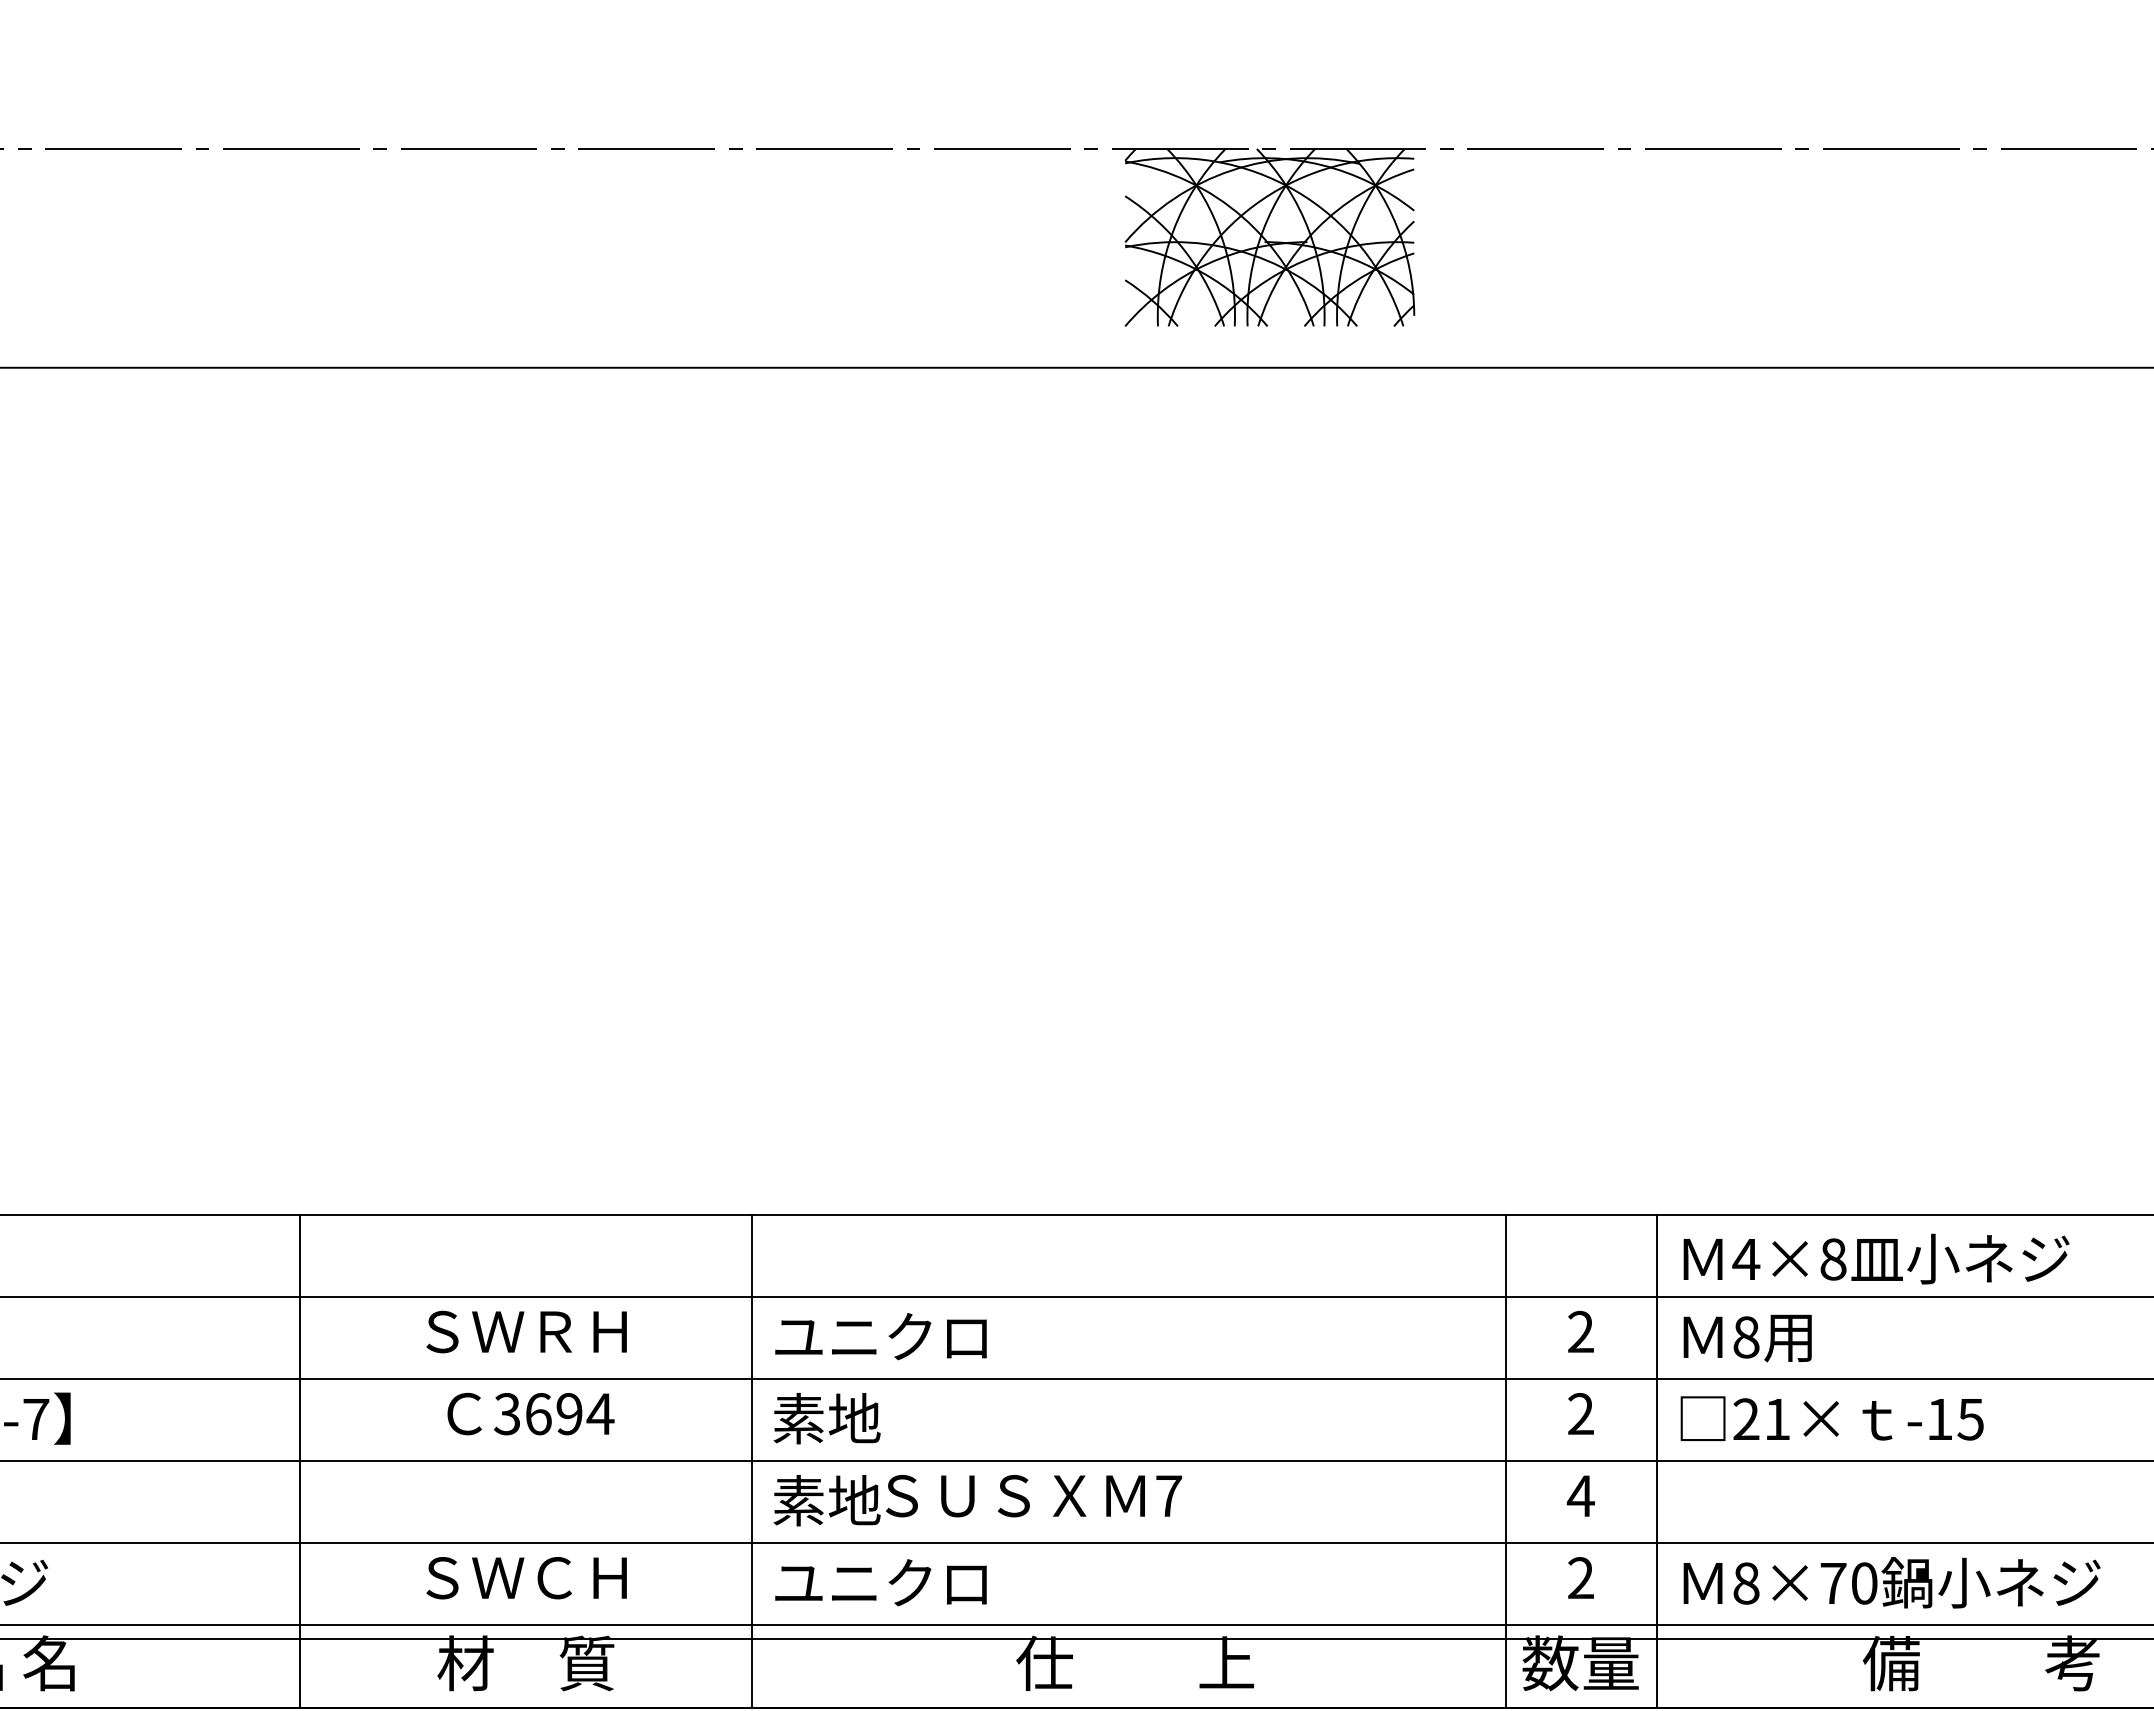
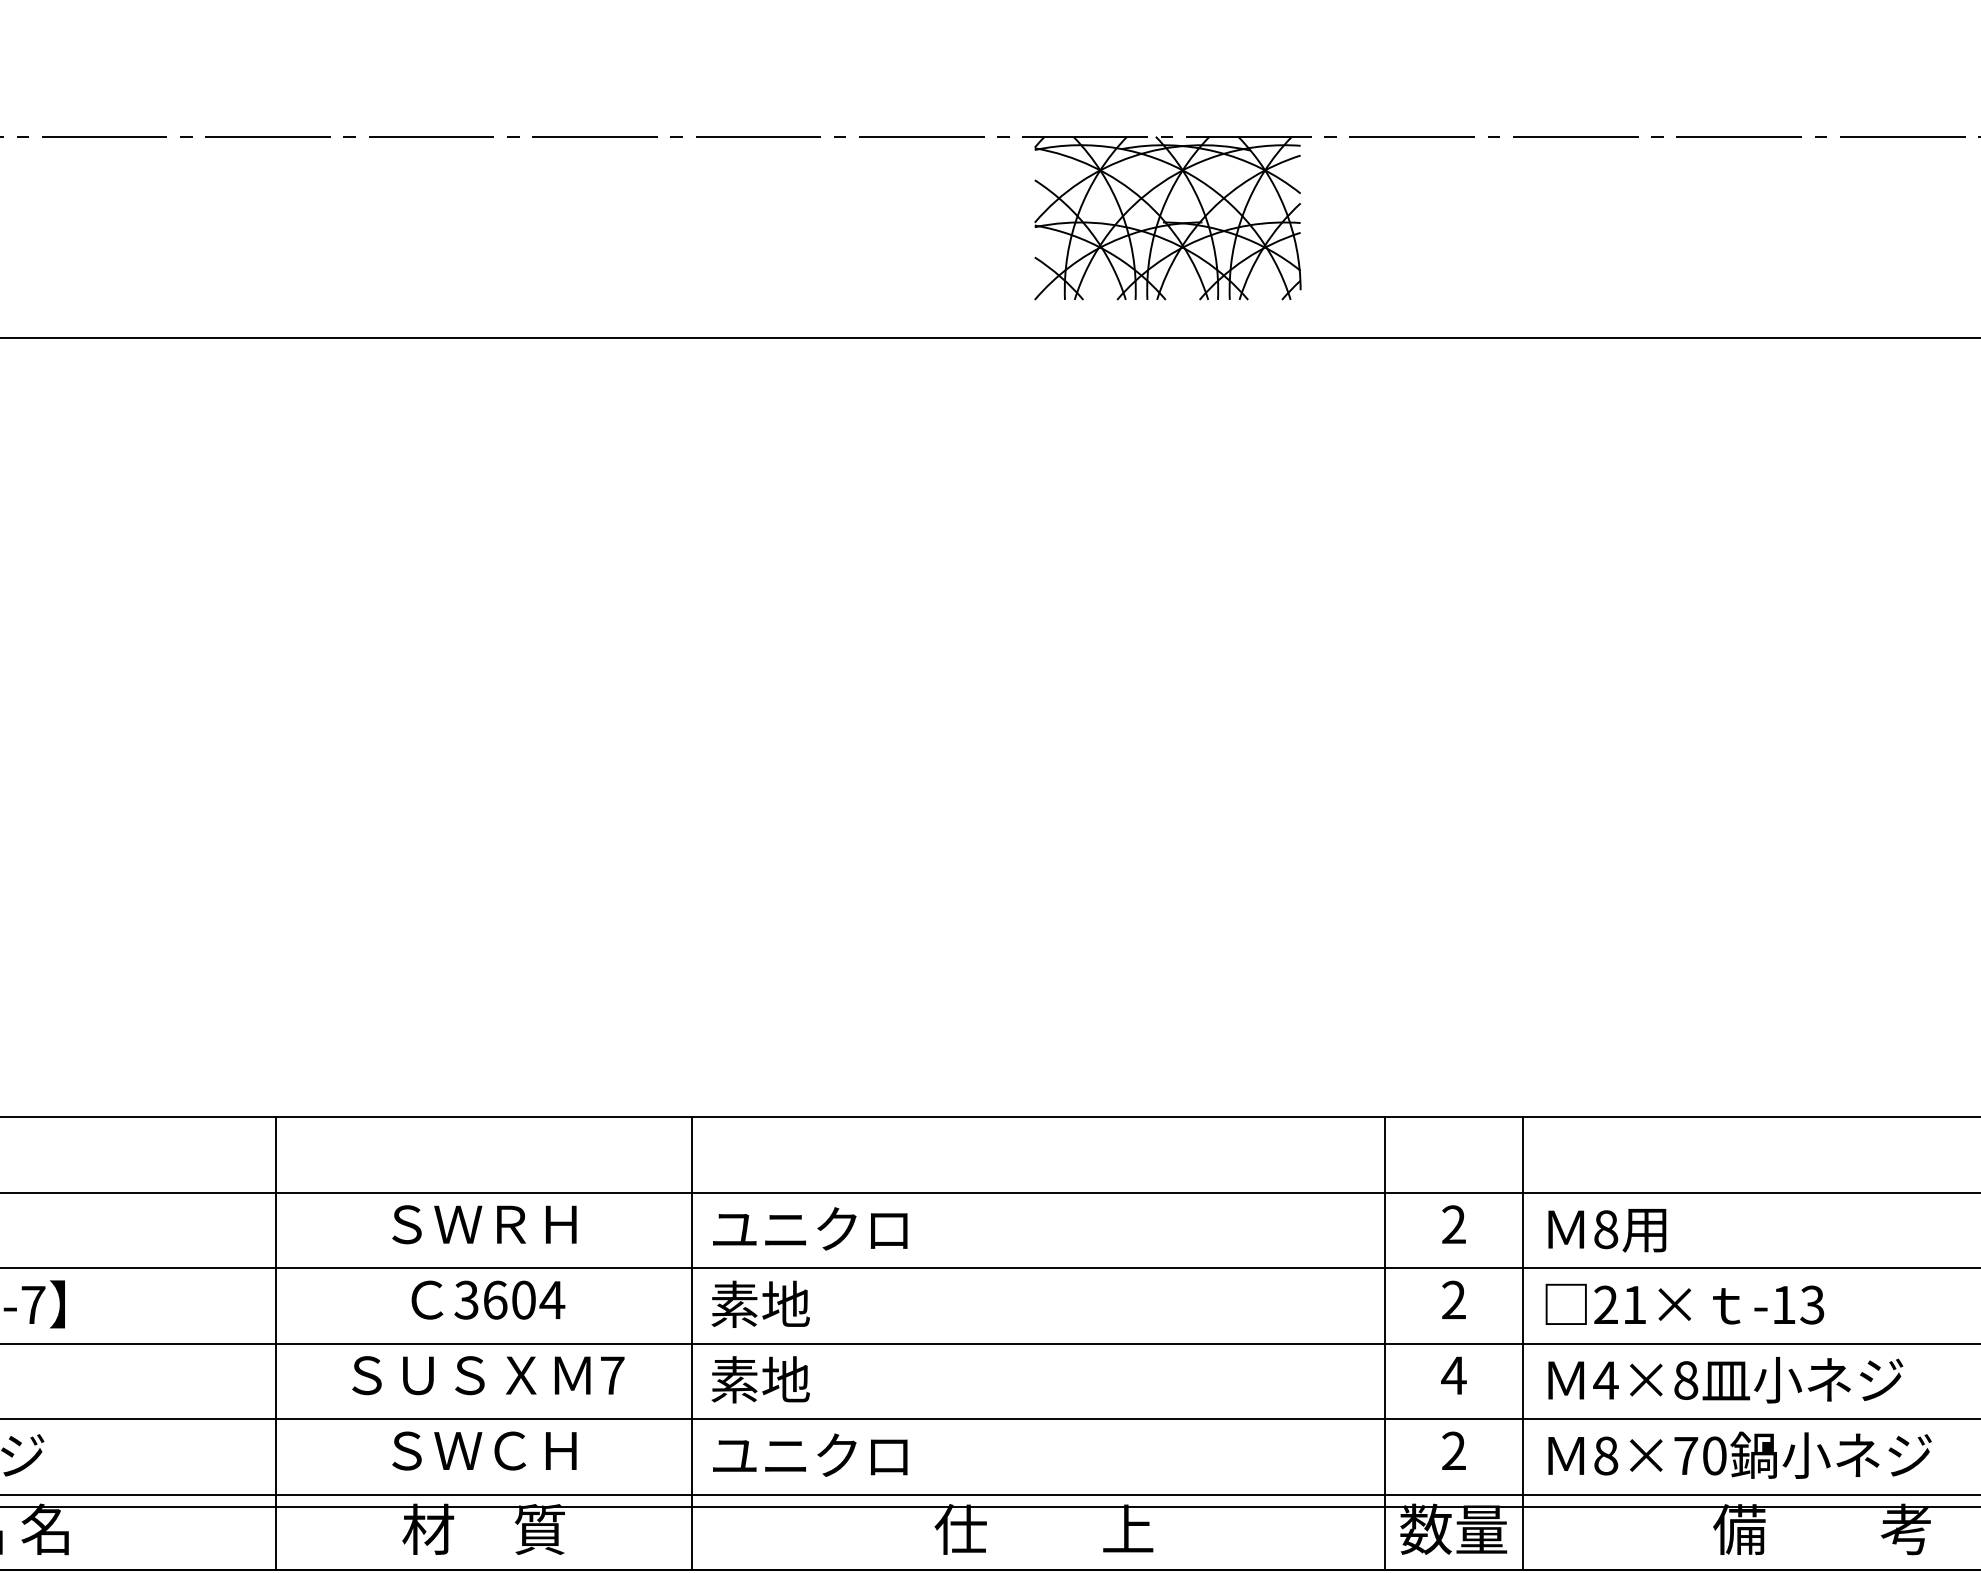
text: (1876, 1258) -> (1725, 1379), moved
text: (569, 1414) -> (523, 1300), 3694 -> 3604
text: (1970, 1419) -> (1812, 1305), -15 -> -13
text: (1033, 1496) -> (487, 1375), moved

